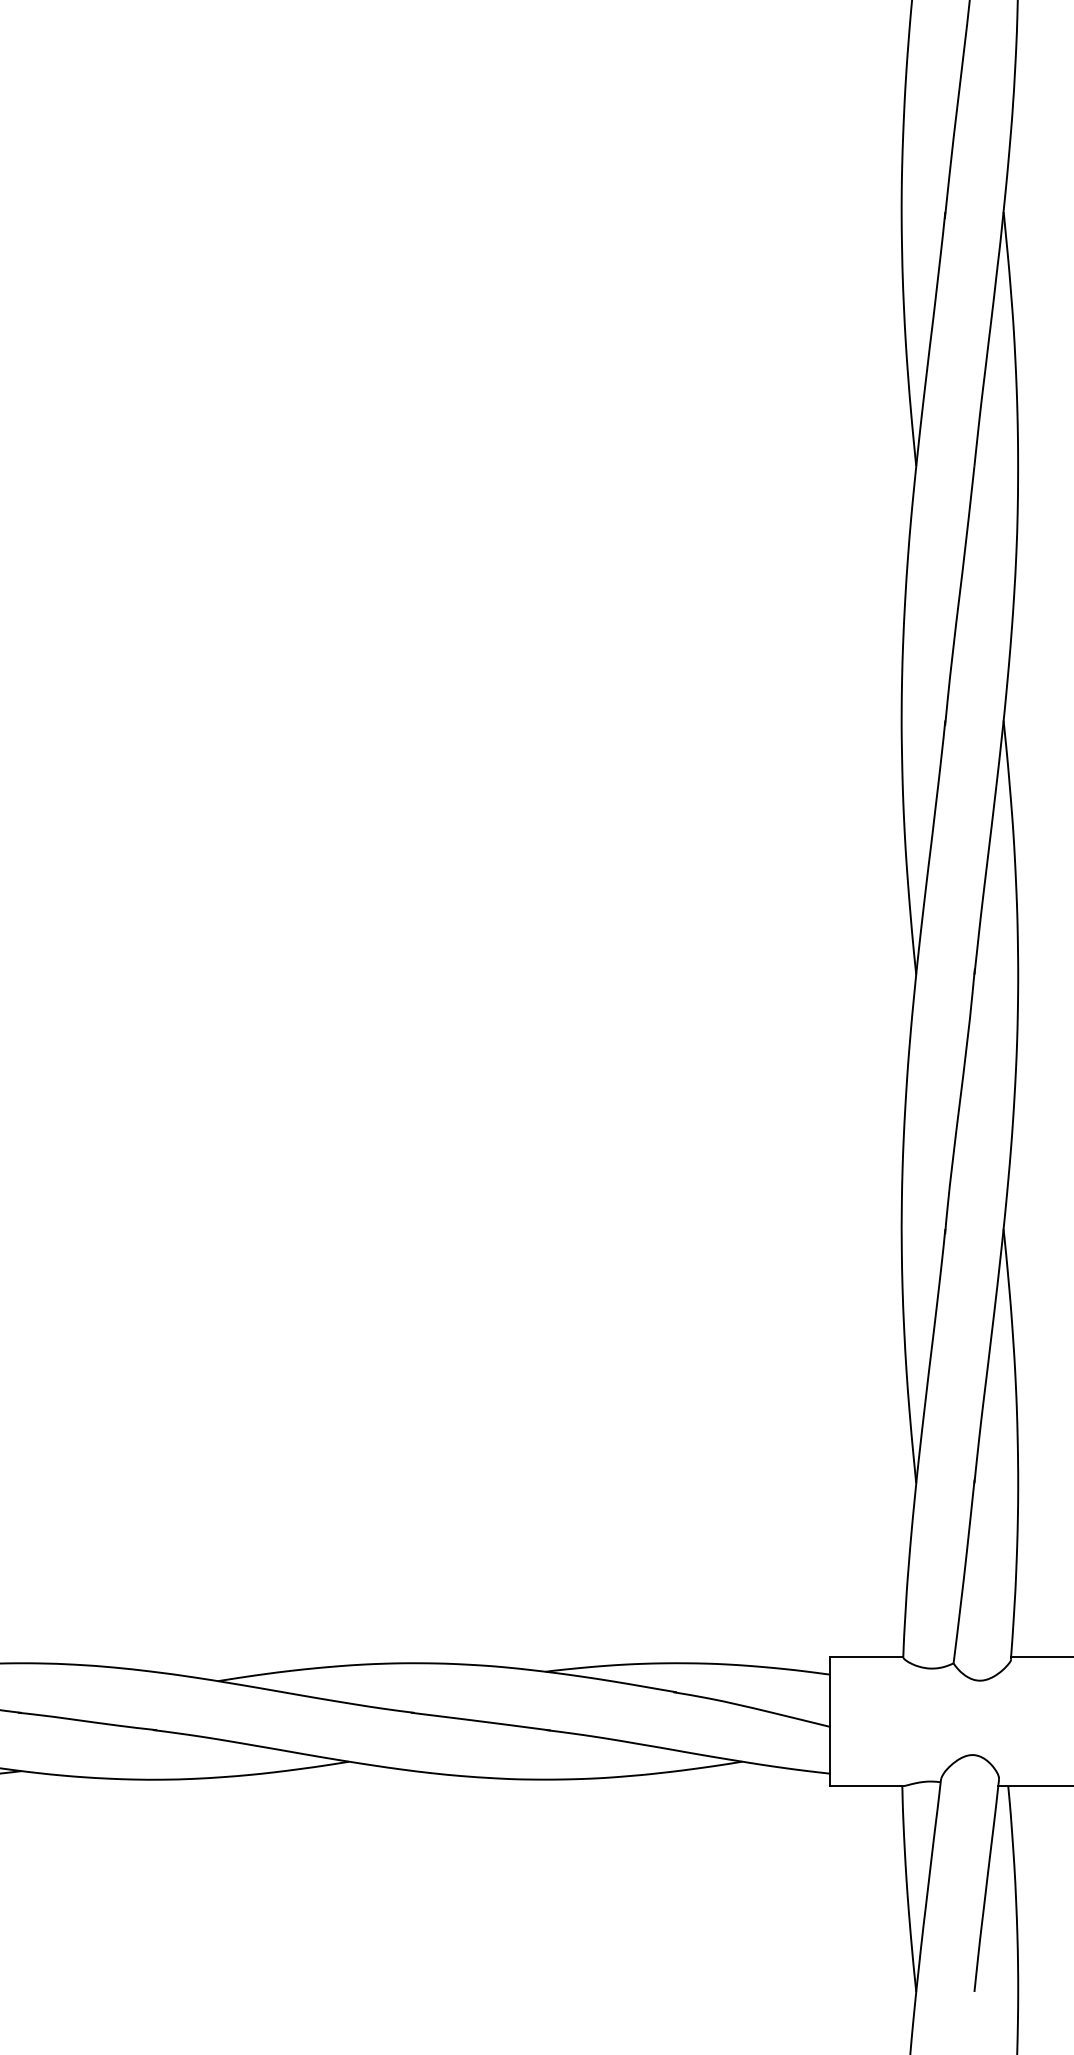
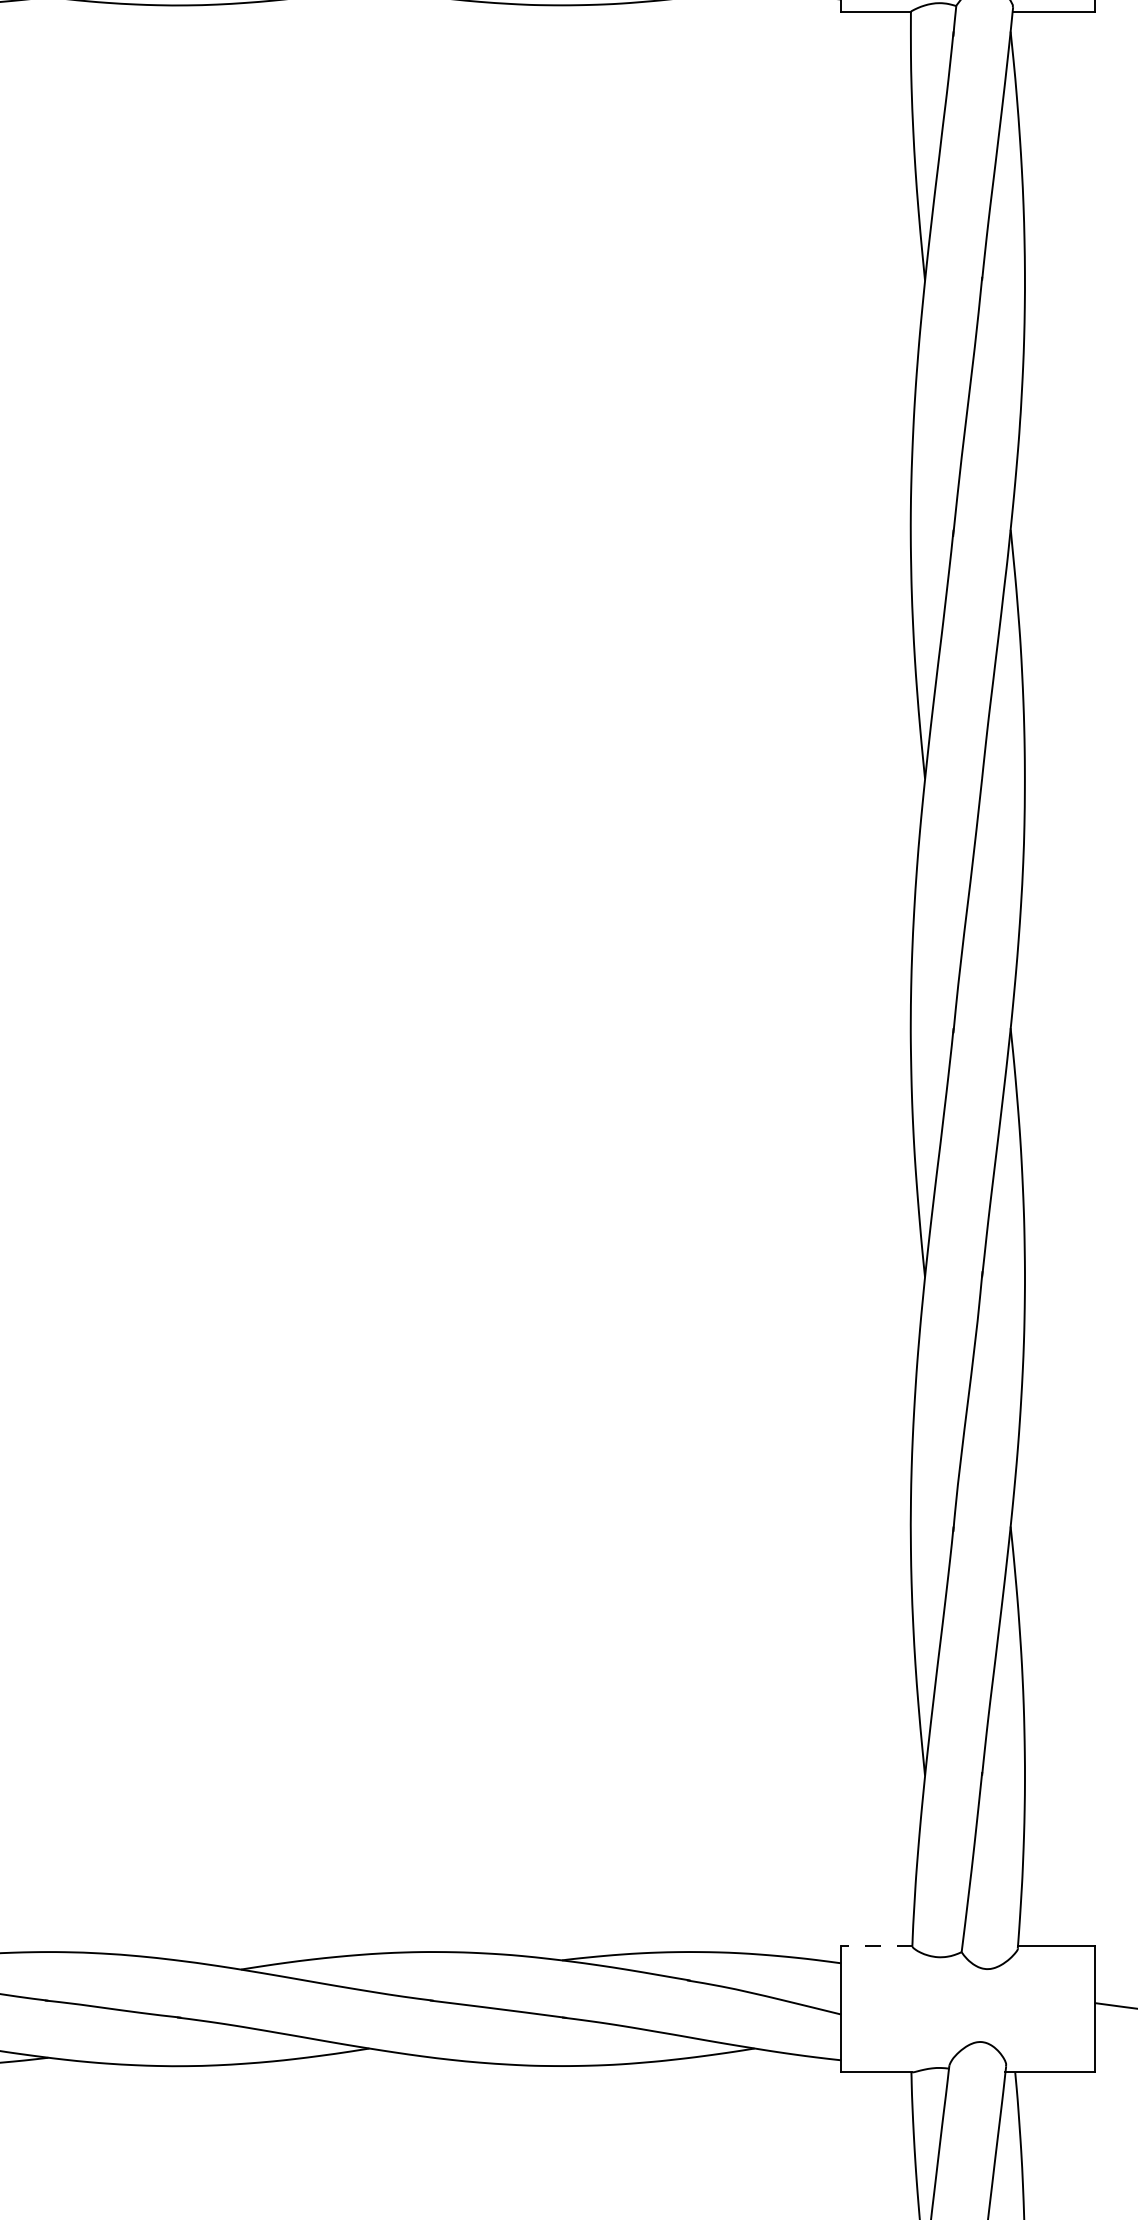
line: (866, 1656) -> (876, 1945), solid -> dashed

